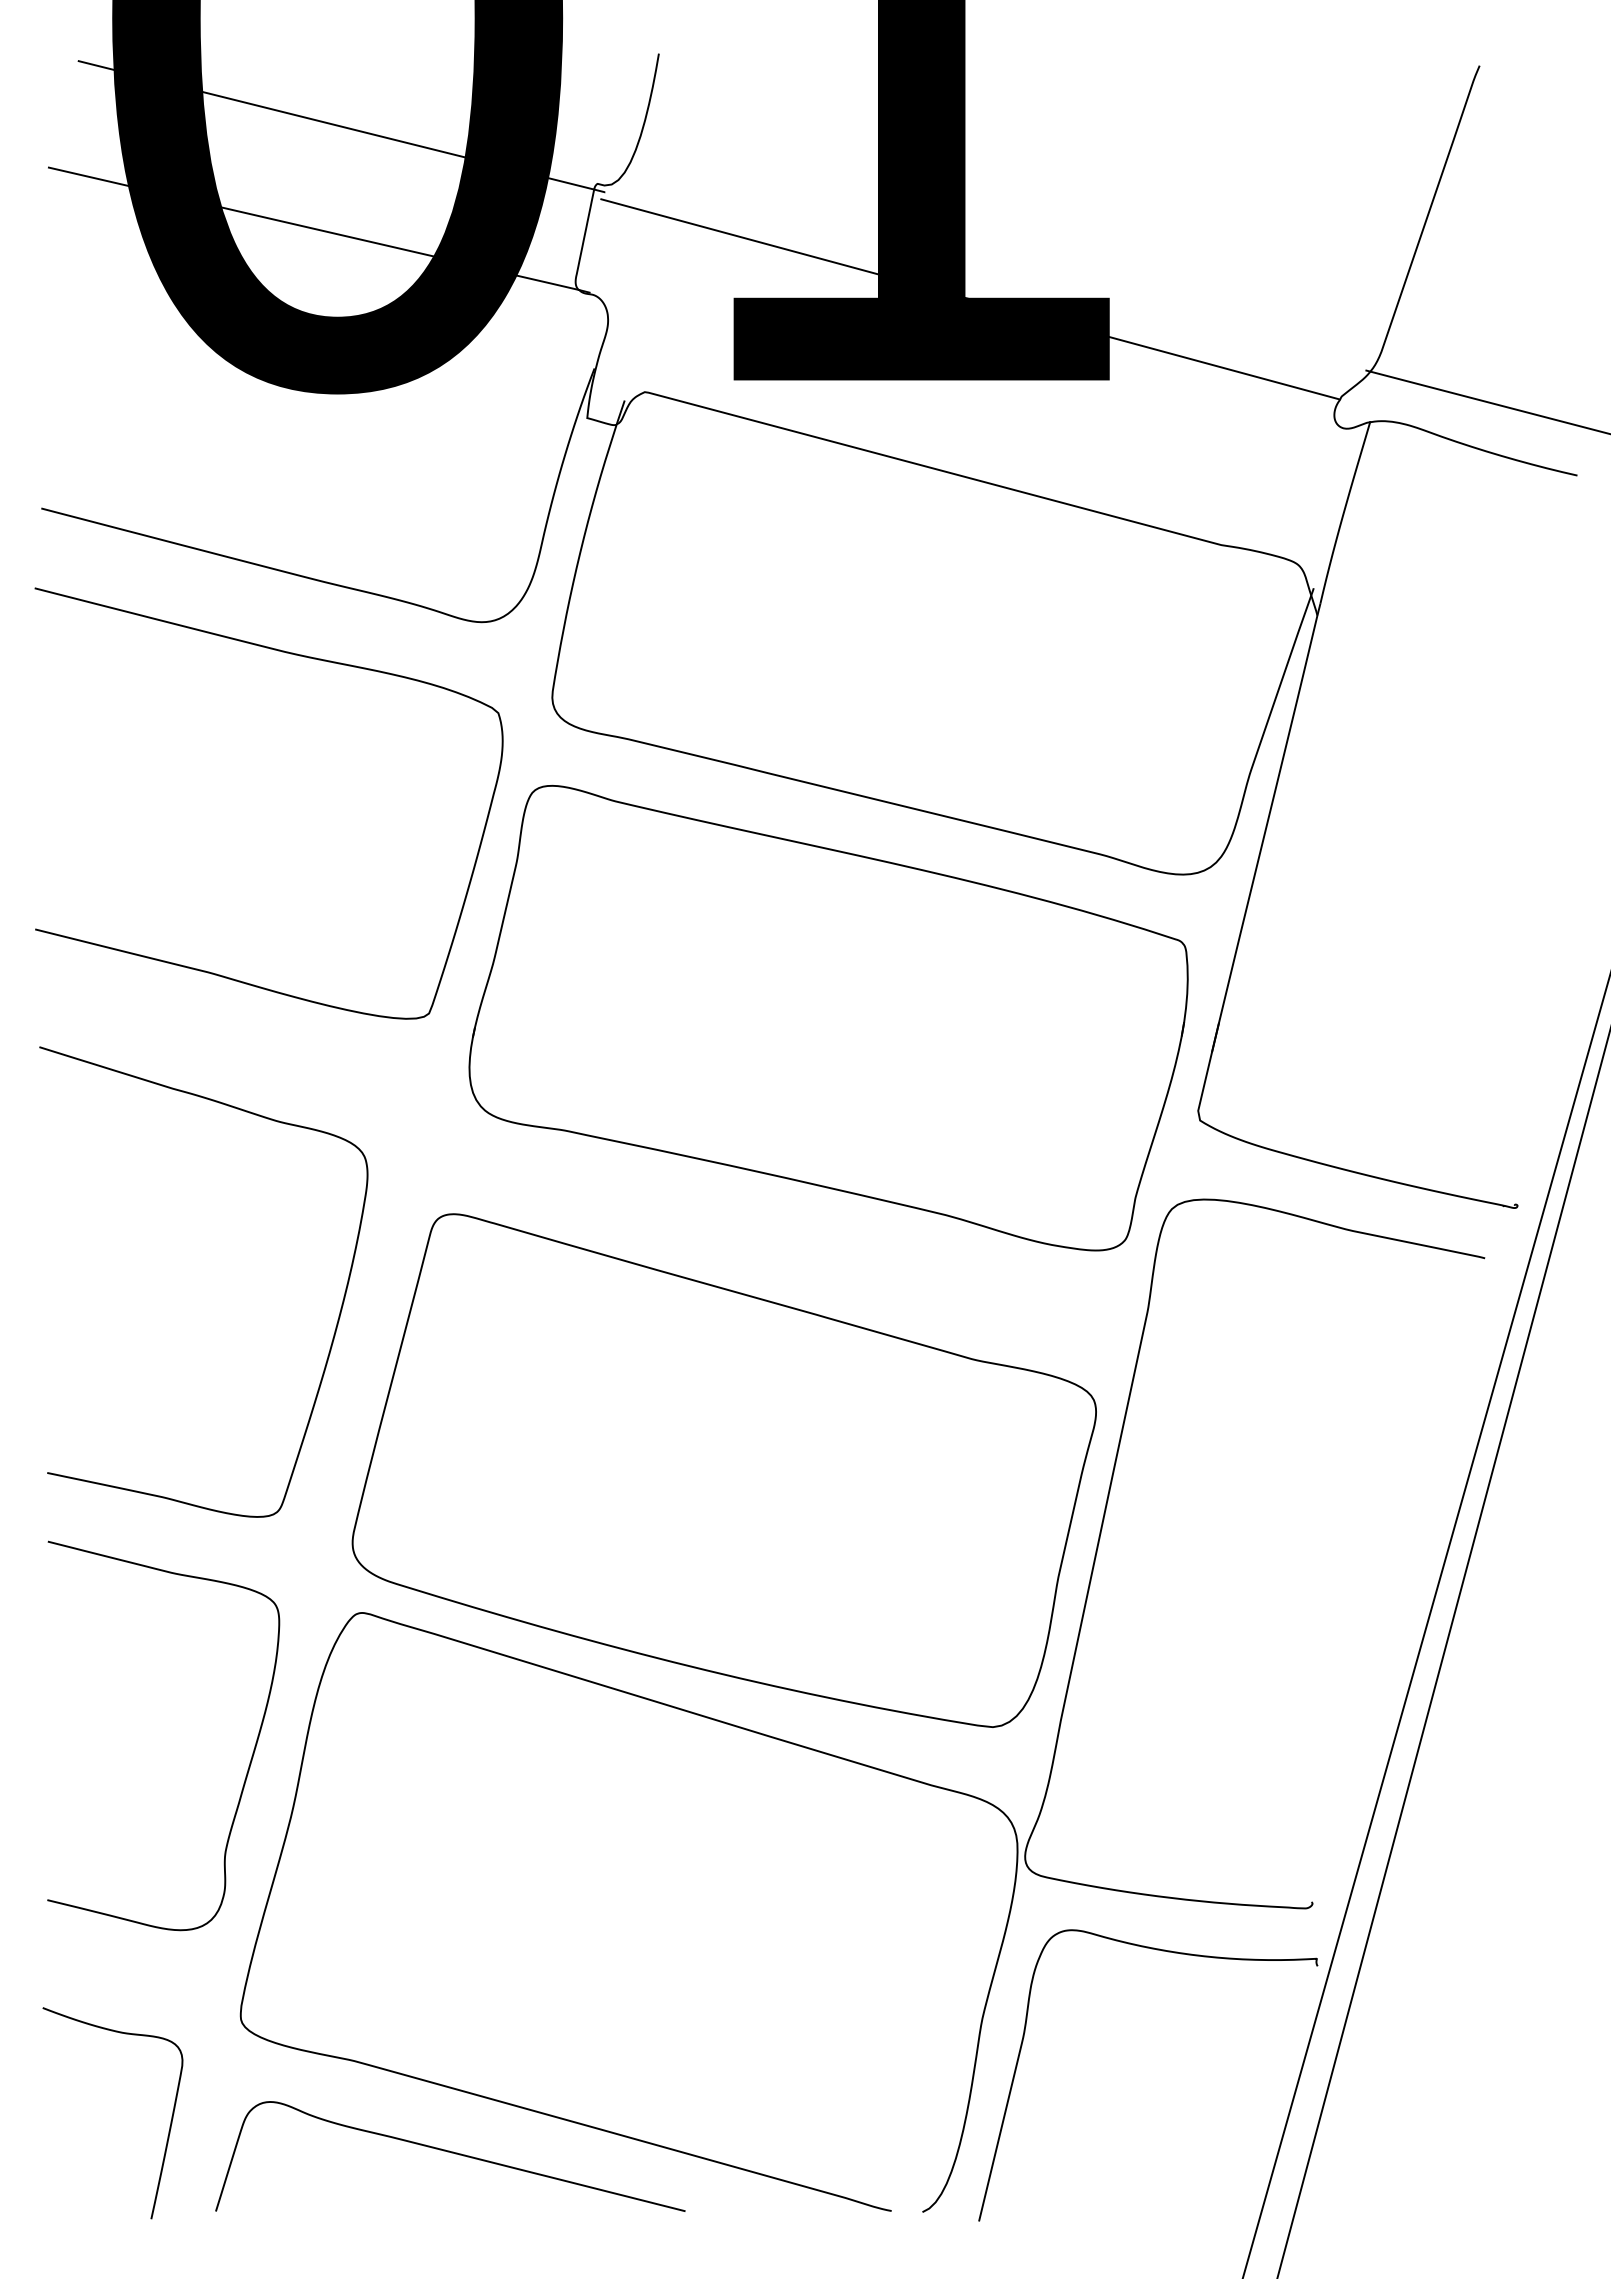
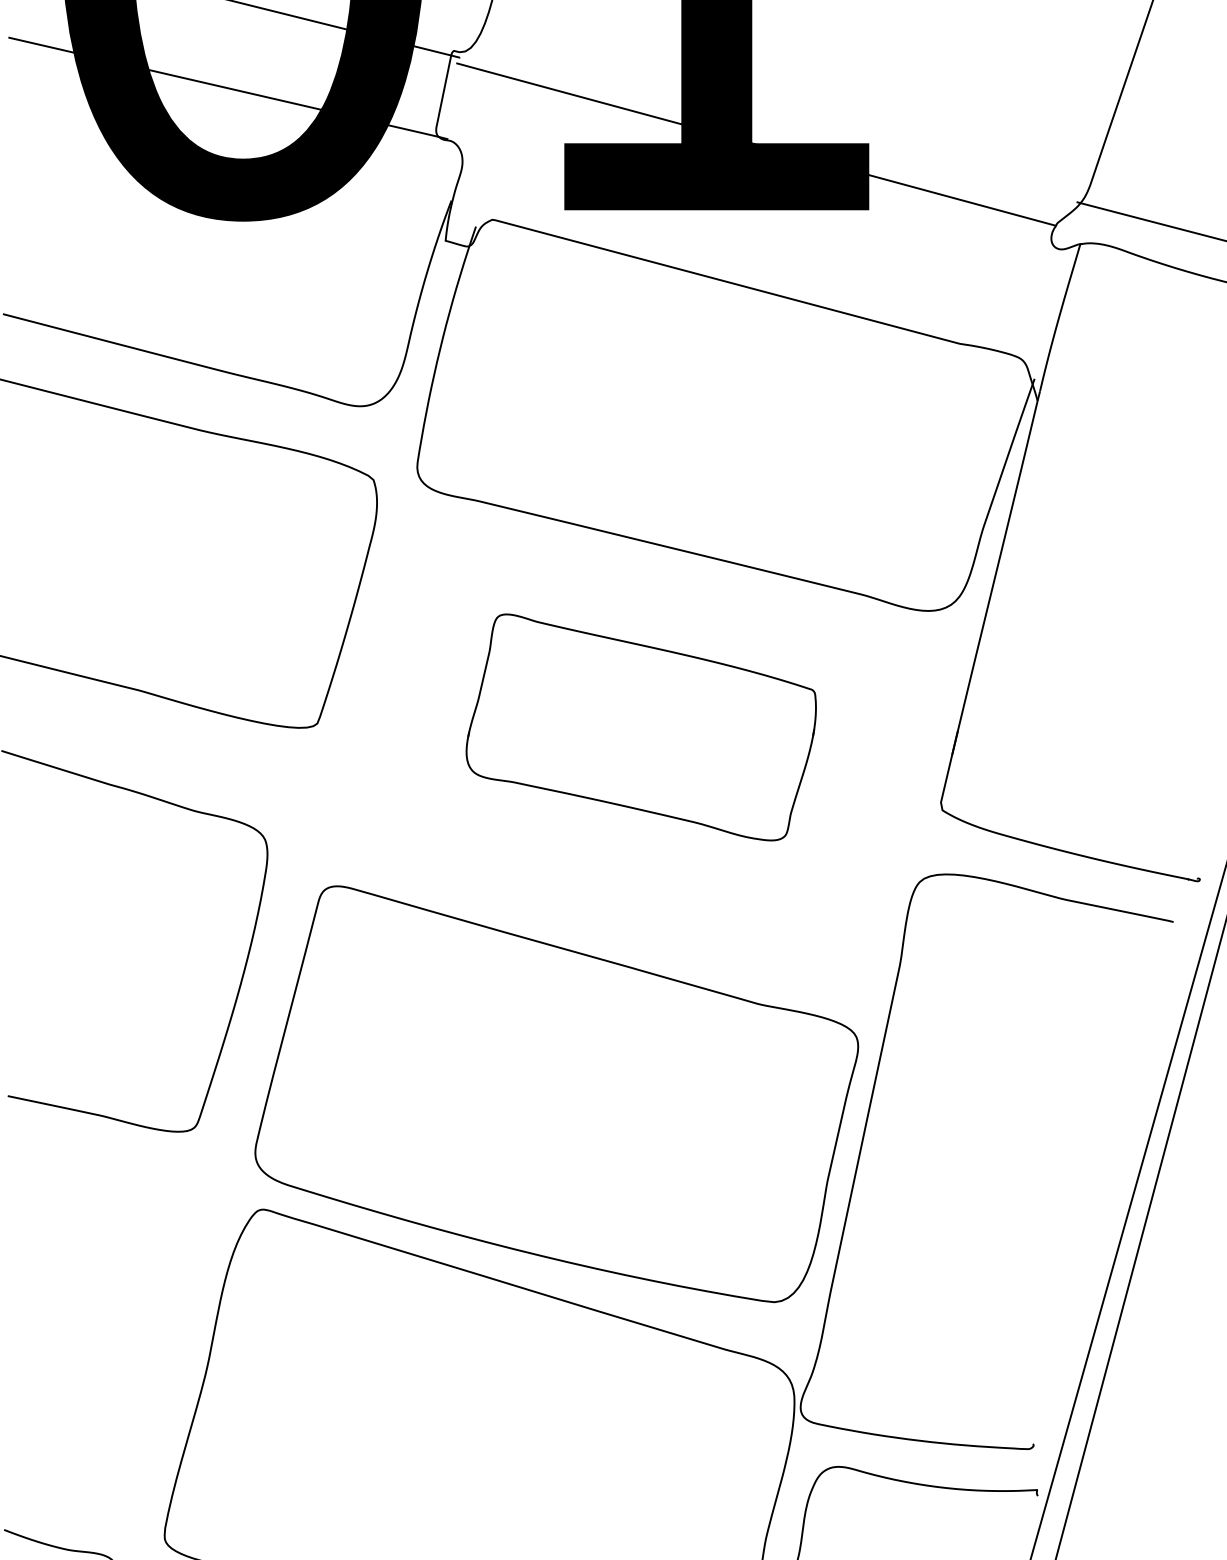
part: (828, 1018) -> (641, 727), size x0.6
curve: (249, 1762) -> (171, 1330), removed

